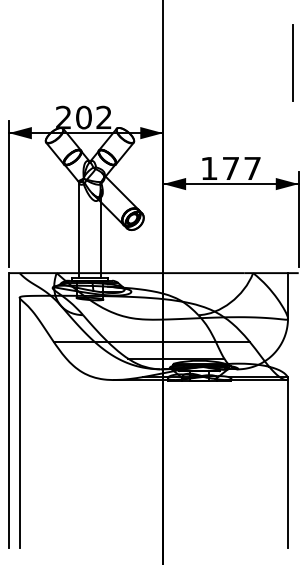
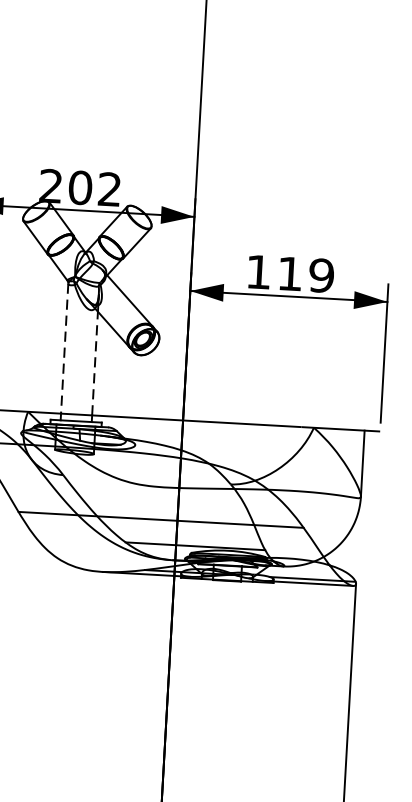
line: (293, 62) -> (389, 124), removed
text: (242, 168) -> (306, 274), 177 -> 119
line: (79, 228) -> (64, 348), solid -> dashed
line: (100, 237) -> (94, 363), solid -> dashed

